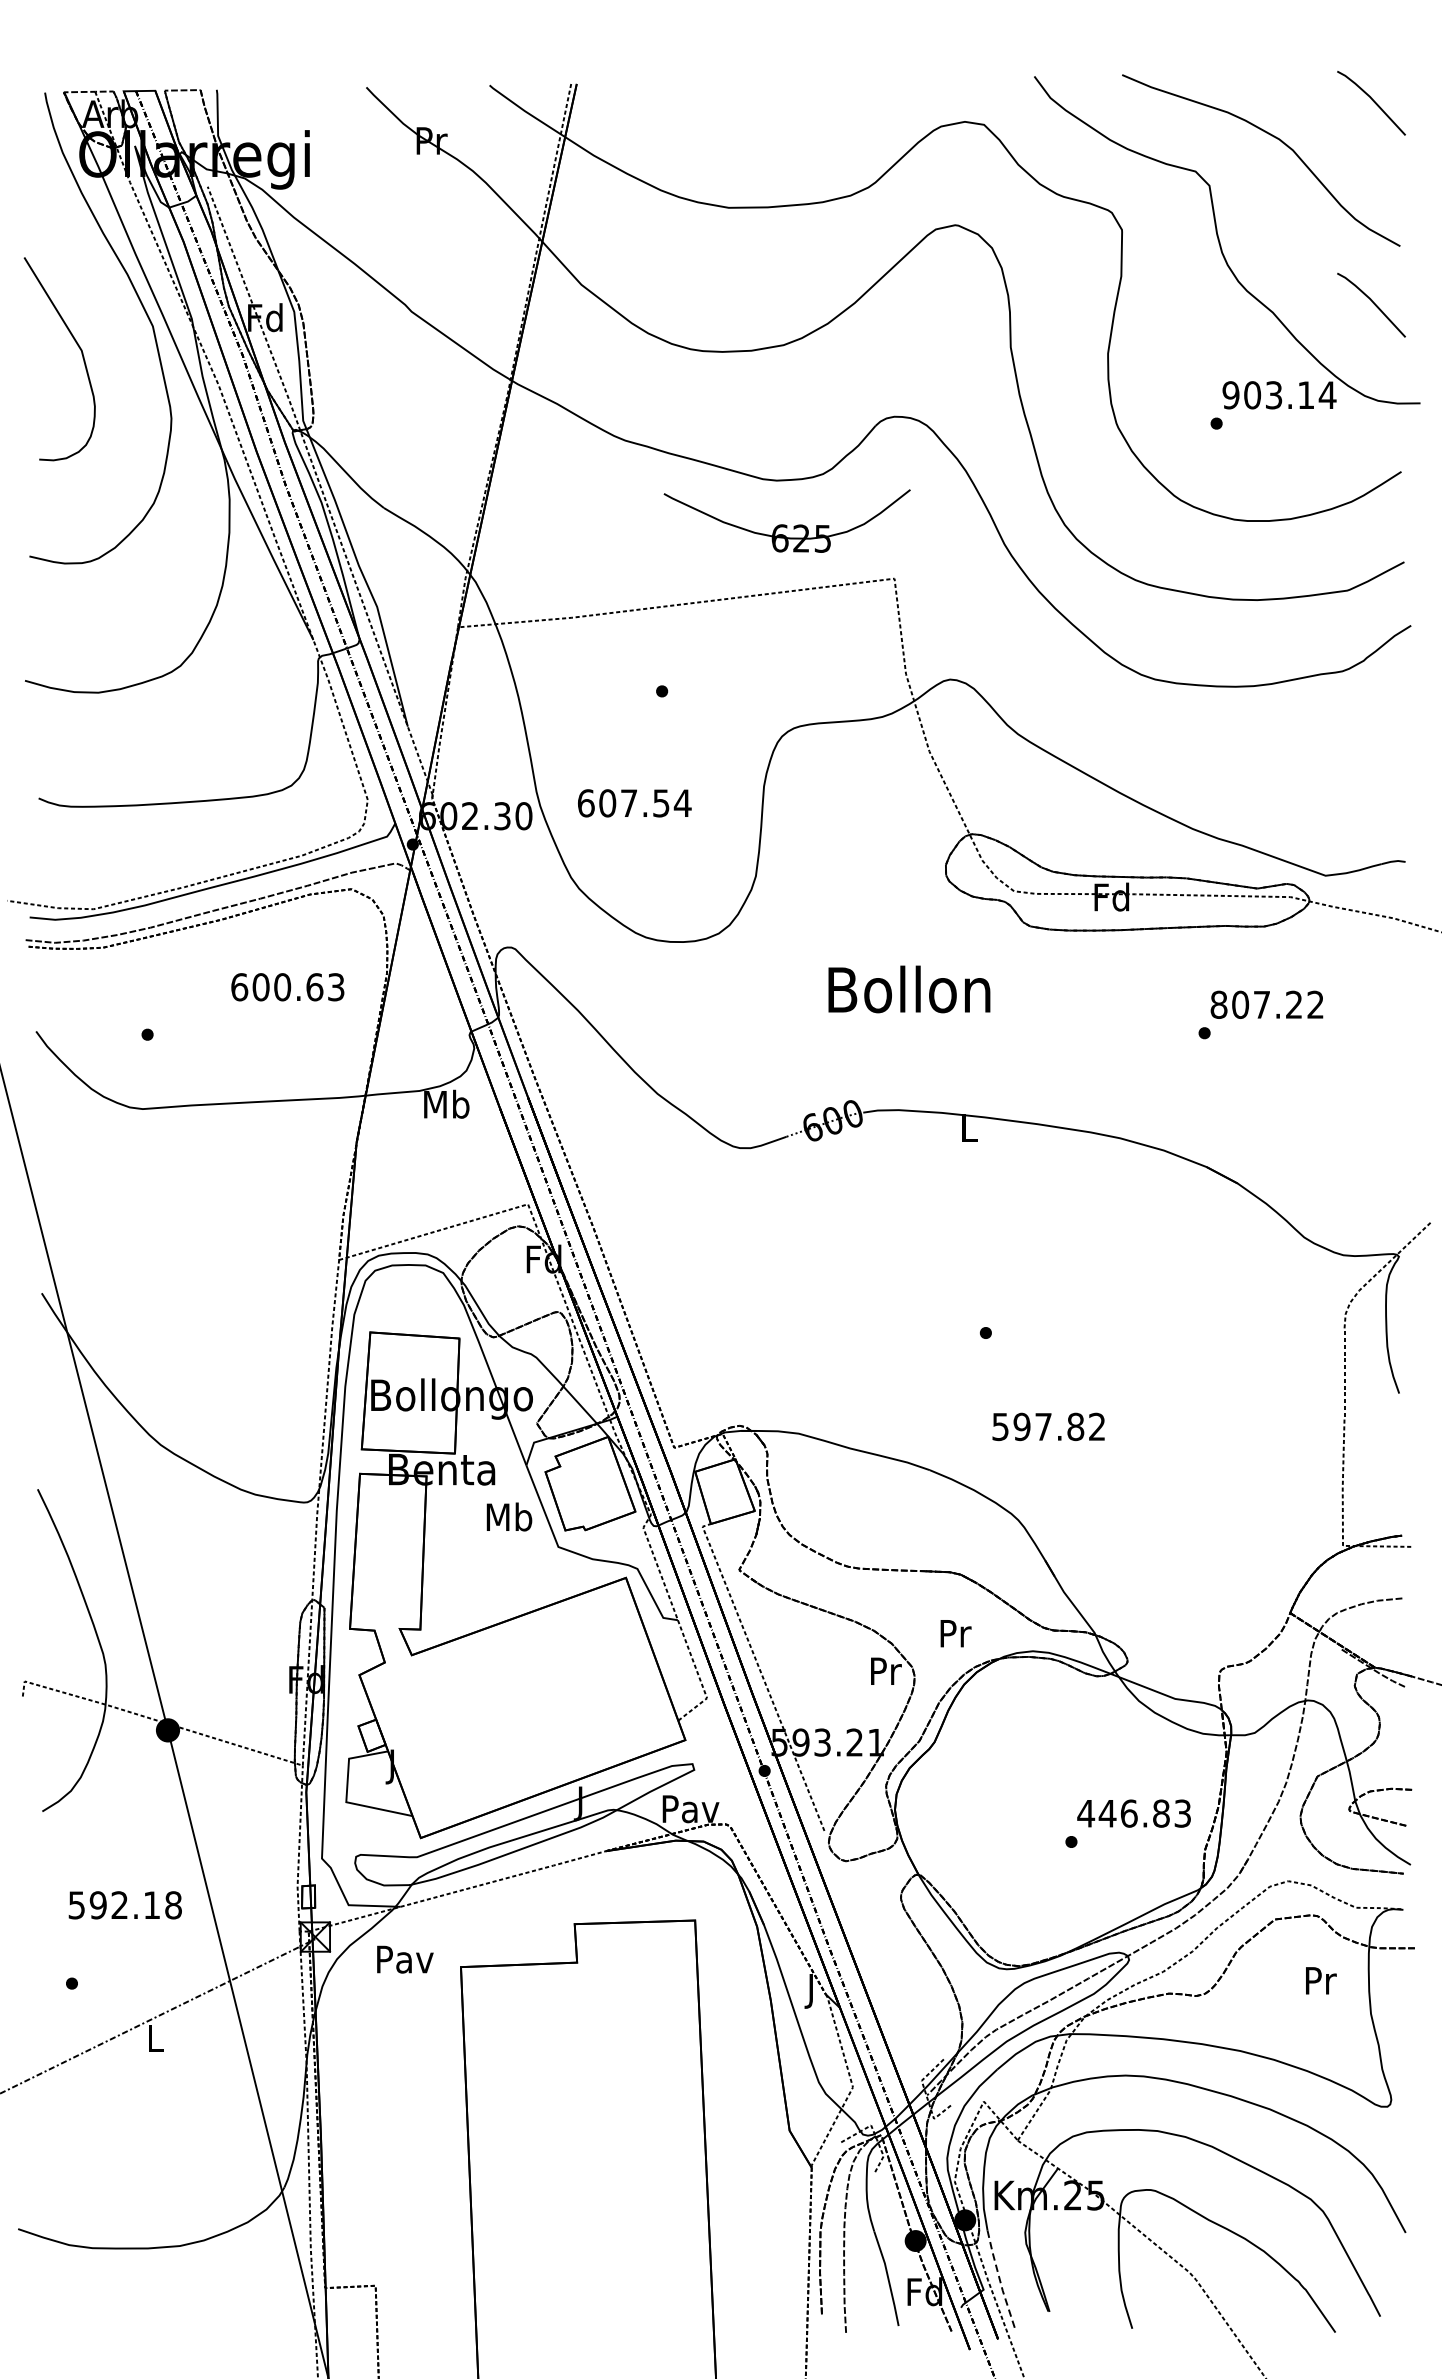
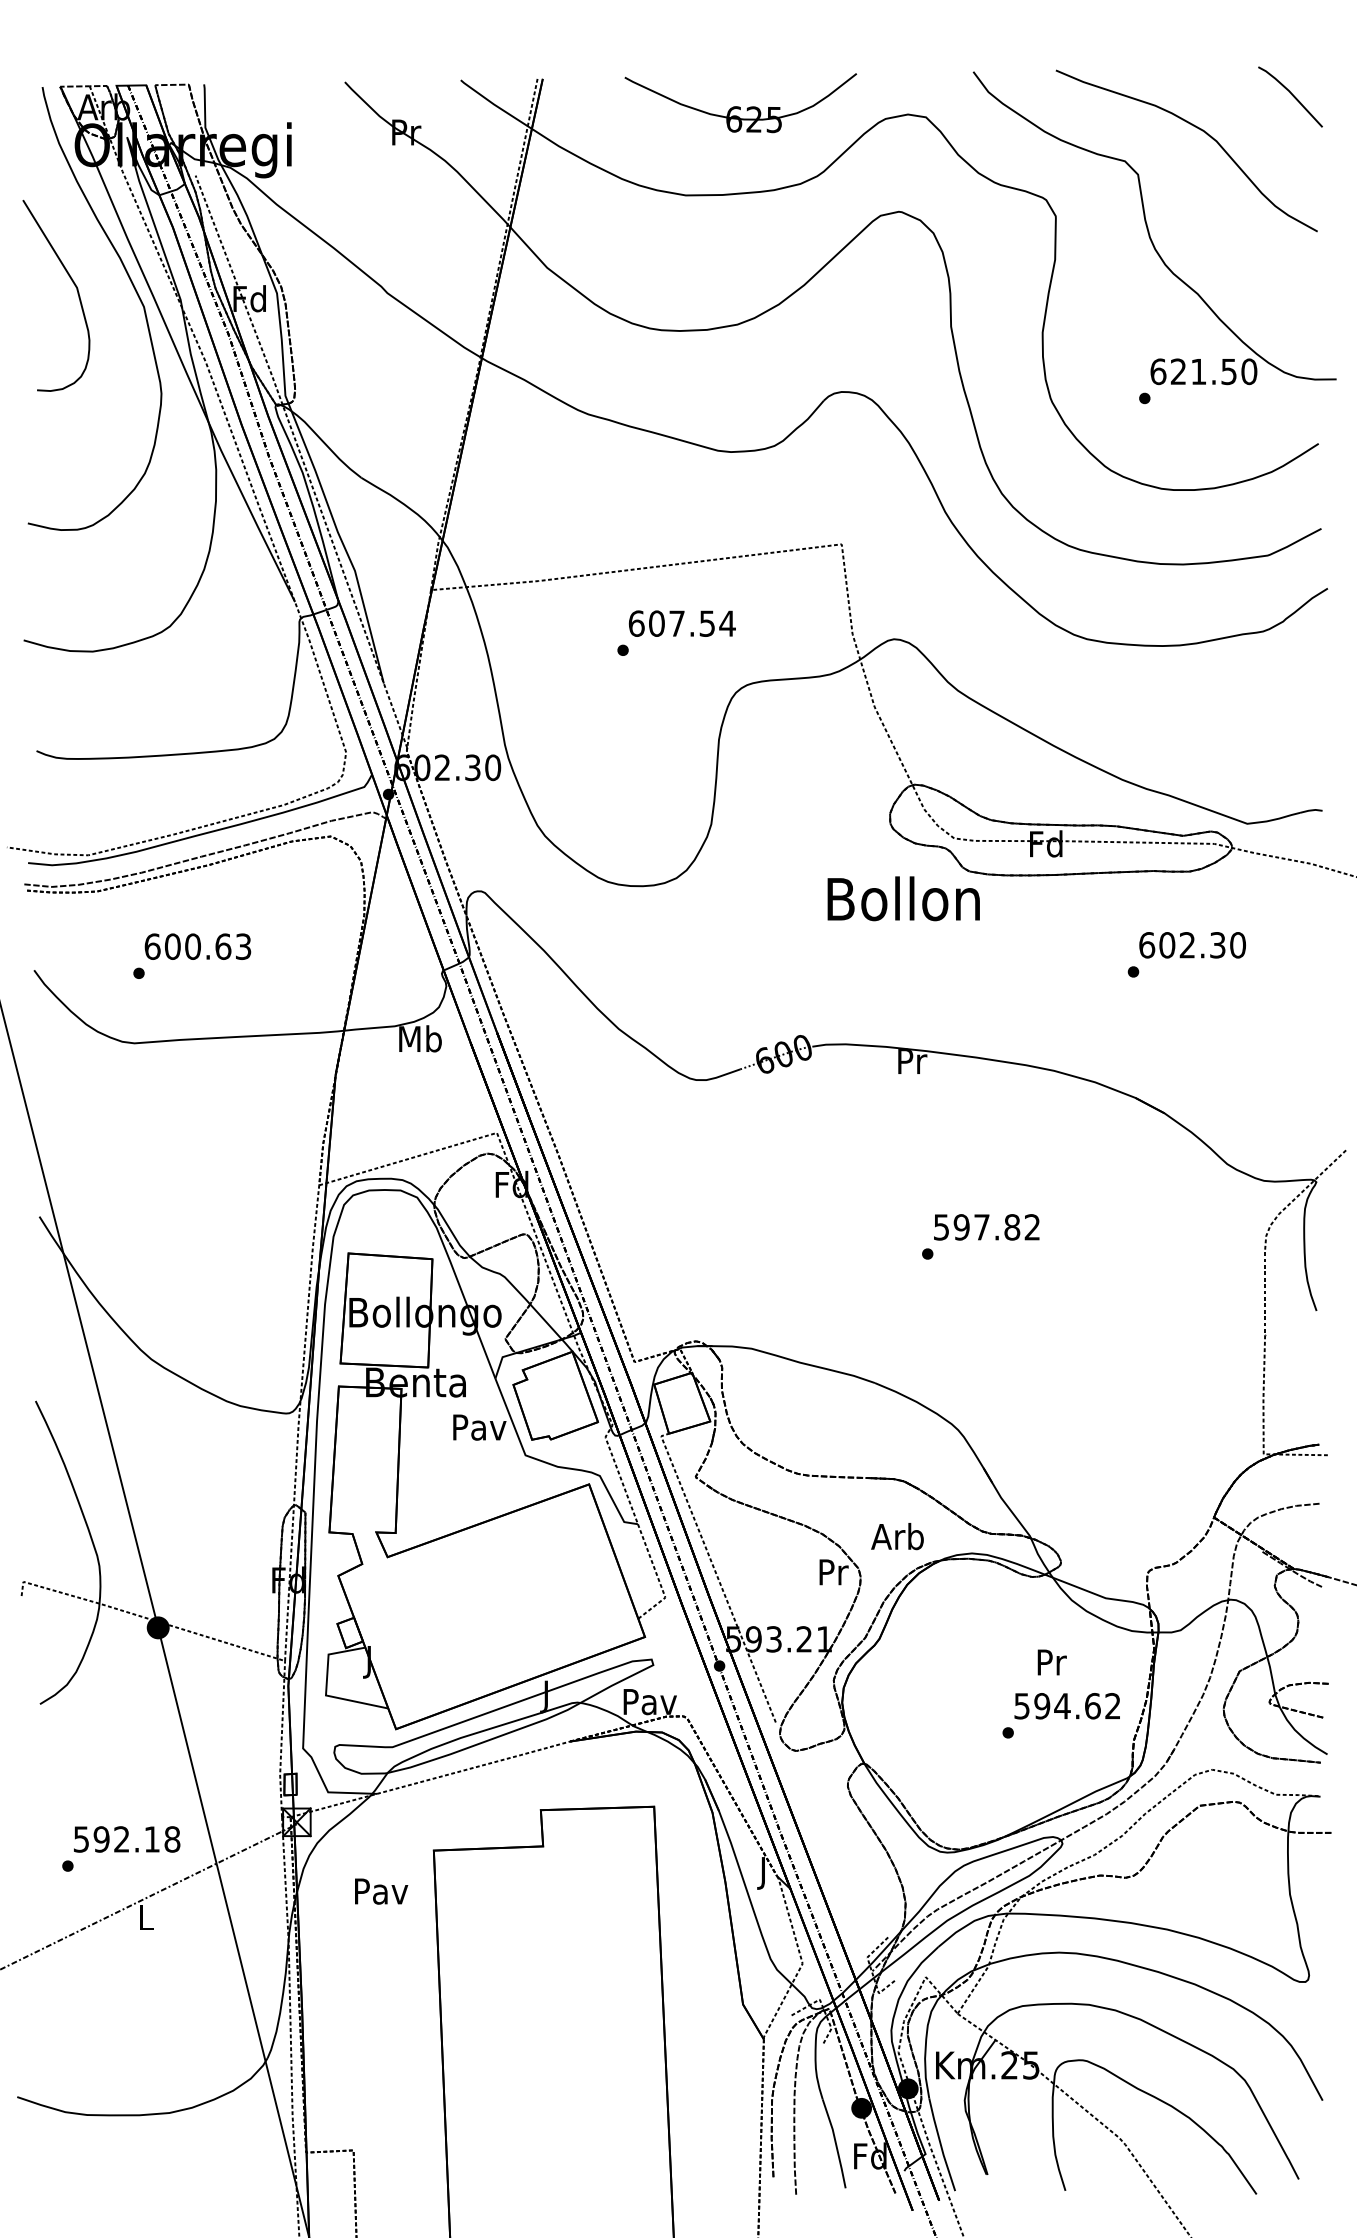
line: (1372, 303) -> (1291, 285), removed
curve: (77, 347) -> (73, 284), moved
text: (1279, 394) -> (1203, 371), 903.14 -> 621.50
part: (786, 521) -> (740, 103), moved
text: (634, 803) -> (682, 623), moved
text: (287, 987) -> (197, 946), moved
text: (909, 989) -> (903, 898), moved
text: (1267, 1005) -> (1192, 945), 807.22 -> 602.30
text: (969, 1127) -> (912, 1060), L -> Pr
text: (1048, 1427) -> (986, 1227), moved
text: (509, 1516) -> (479, 1426), Mb -> Pav
text: (953, 1633) -> (897, 1536), Pr -> Arb
text: (1133, 1813) -> (1066, 1706), 446.83 -> 594.62
text: (125, 1905) -> (127, 1839), moved
text: (405, 1959) -> (381, 1891), moved
text: (1320, 1980) -> (1051, 1662), moved
line: (1000, 2280) -> (941, 2145), dashed -> solid

